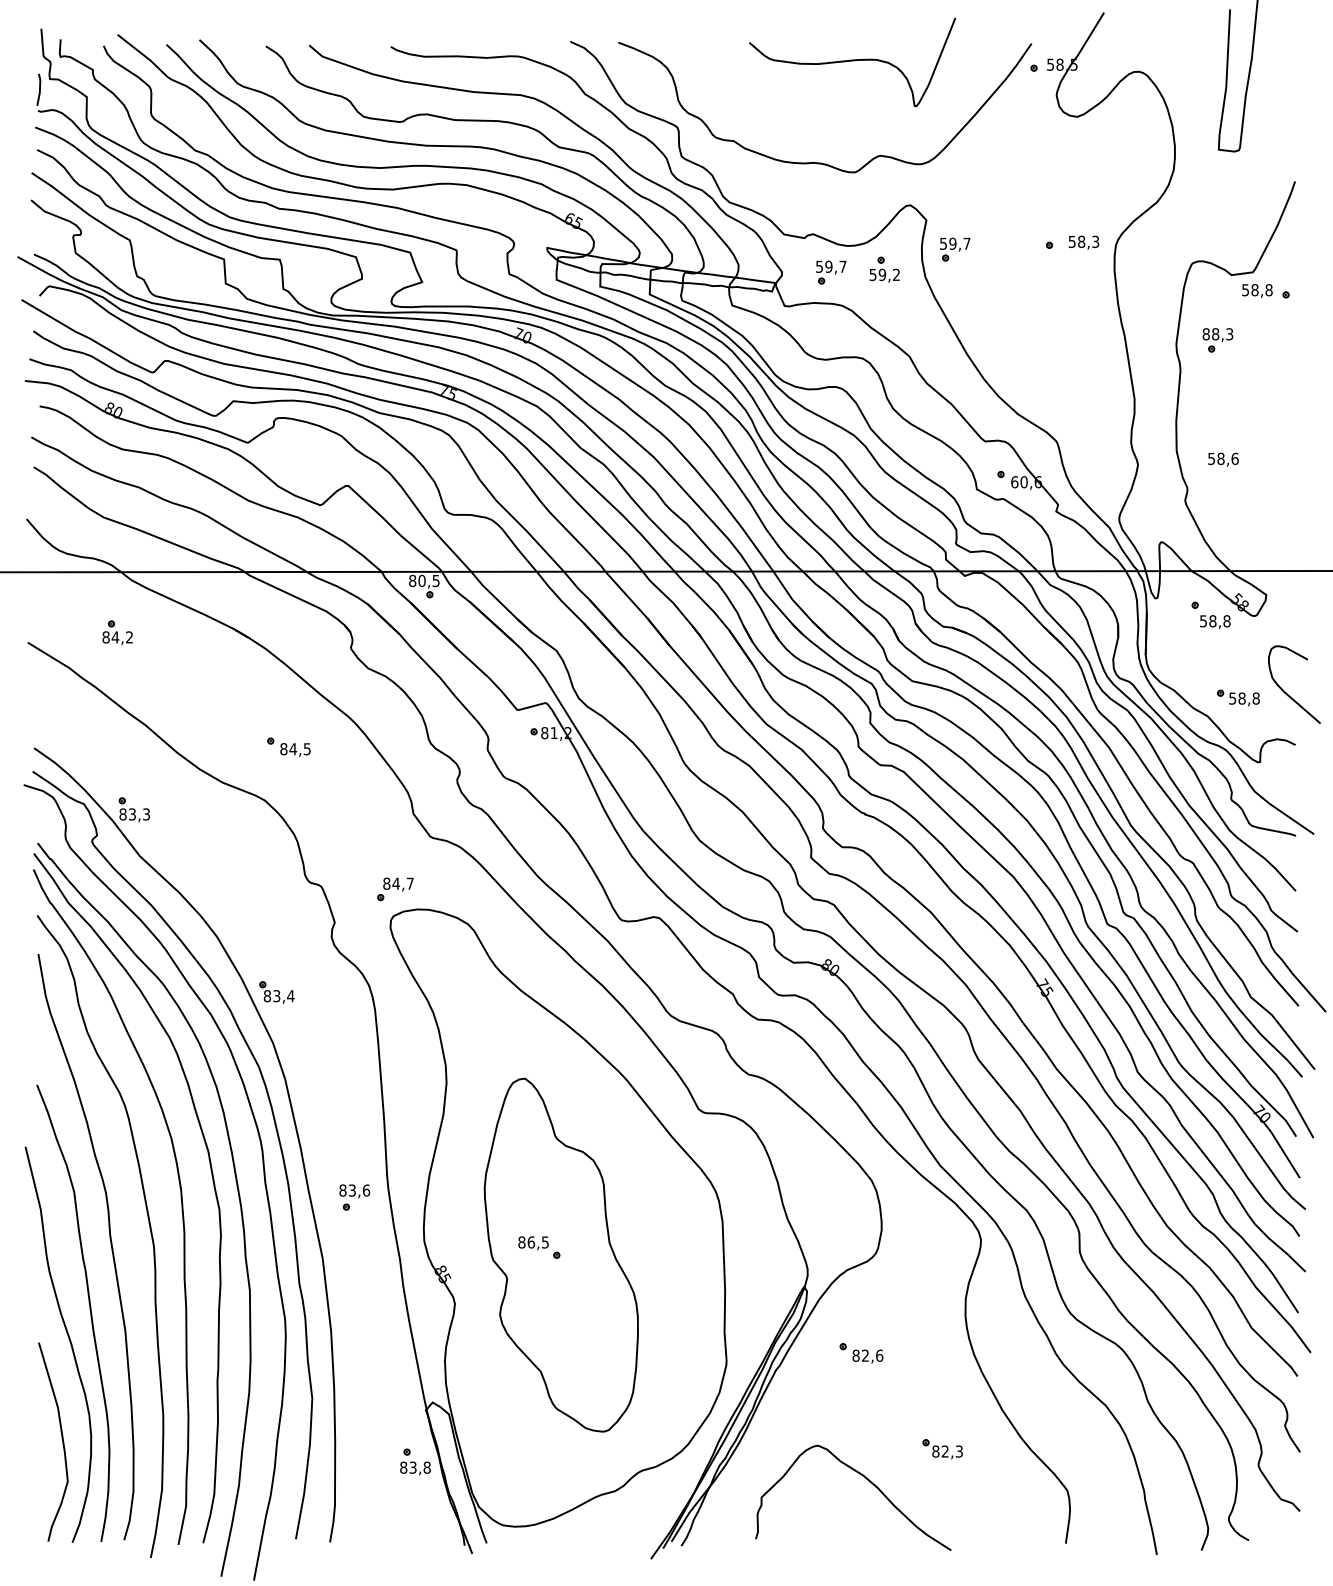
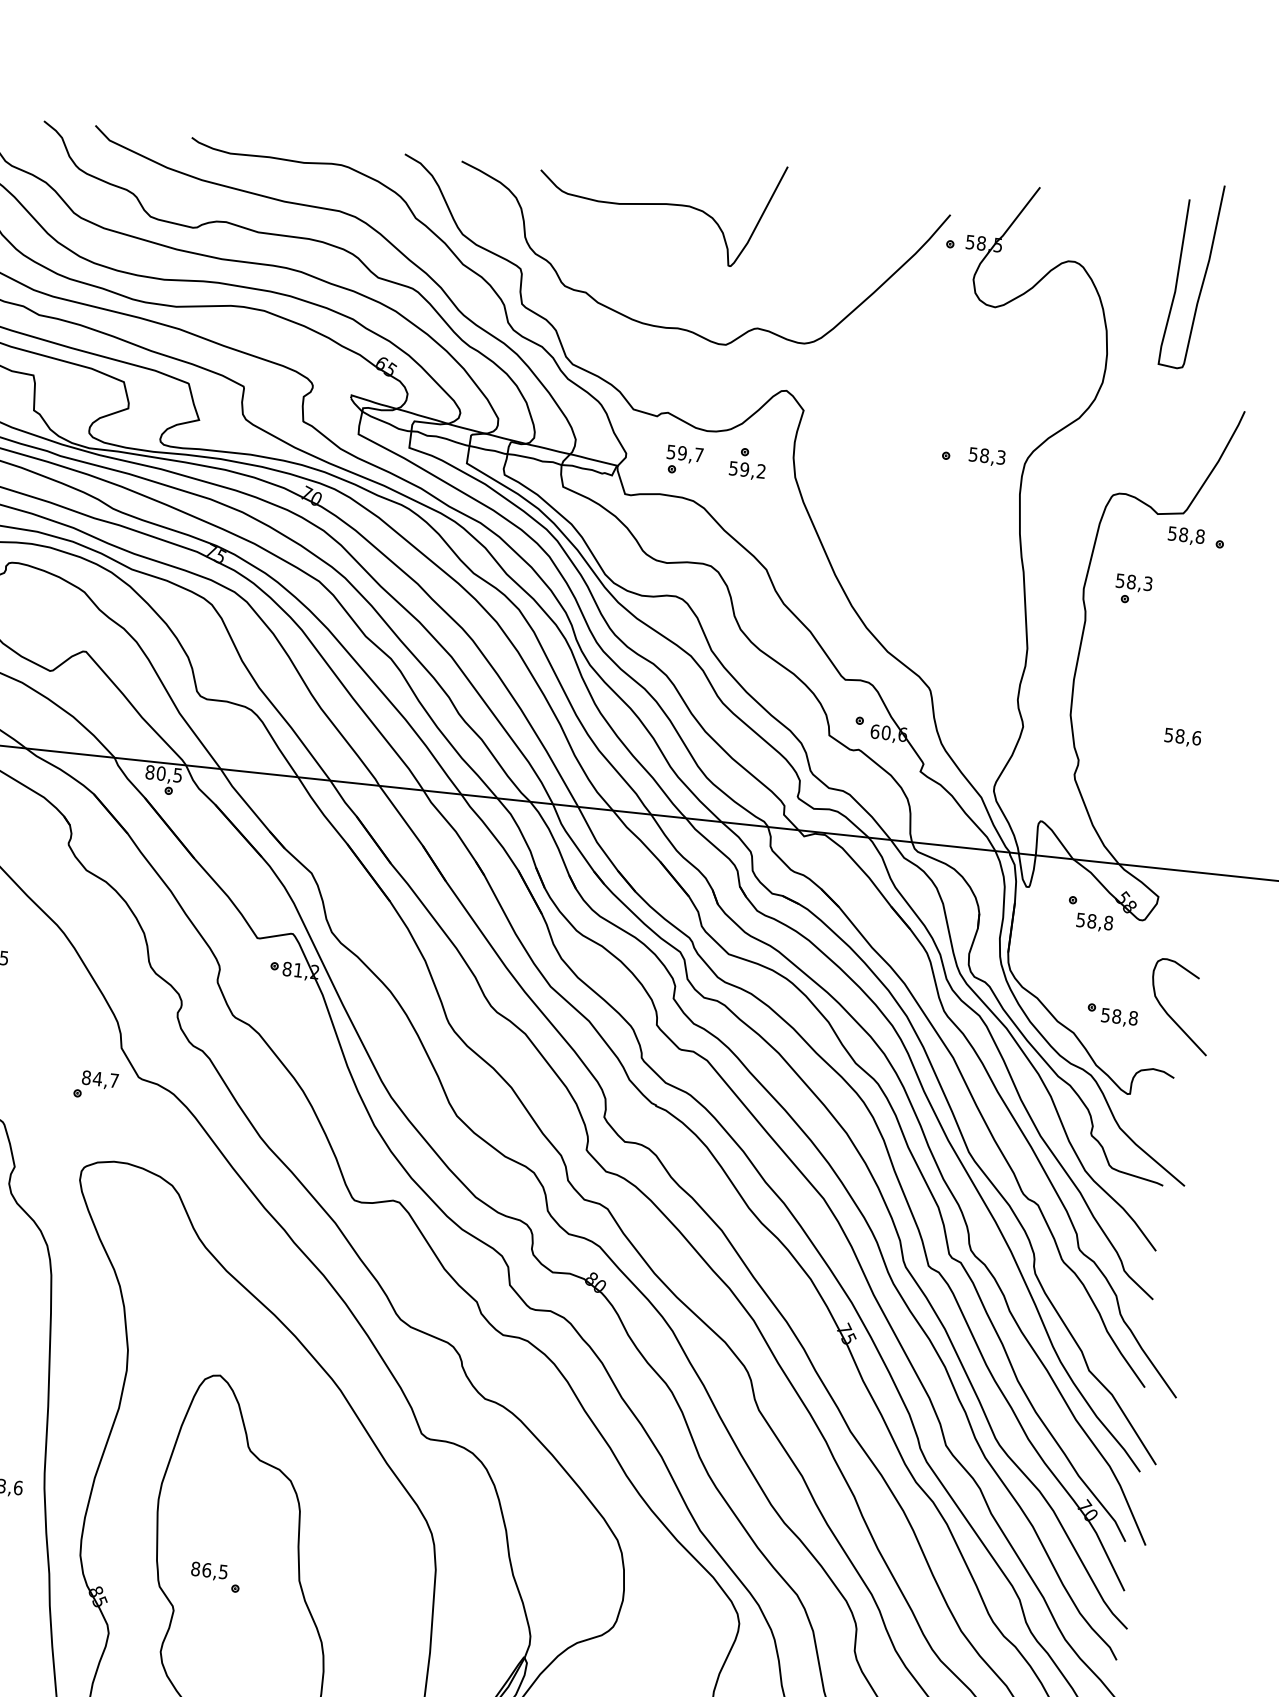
curve: (852, 61) -> (660, 205), moved
part: (955, 249) -> (834, 448), removed
text: (1205, 334) -> (1119, 581), 88,3 -> 58,3
text: (1223, 459) -> (1182, 737), moved
part: (395, 889) -> (96, 1085), moved

